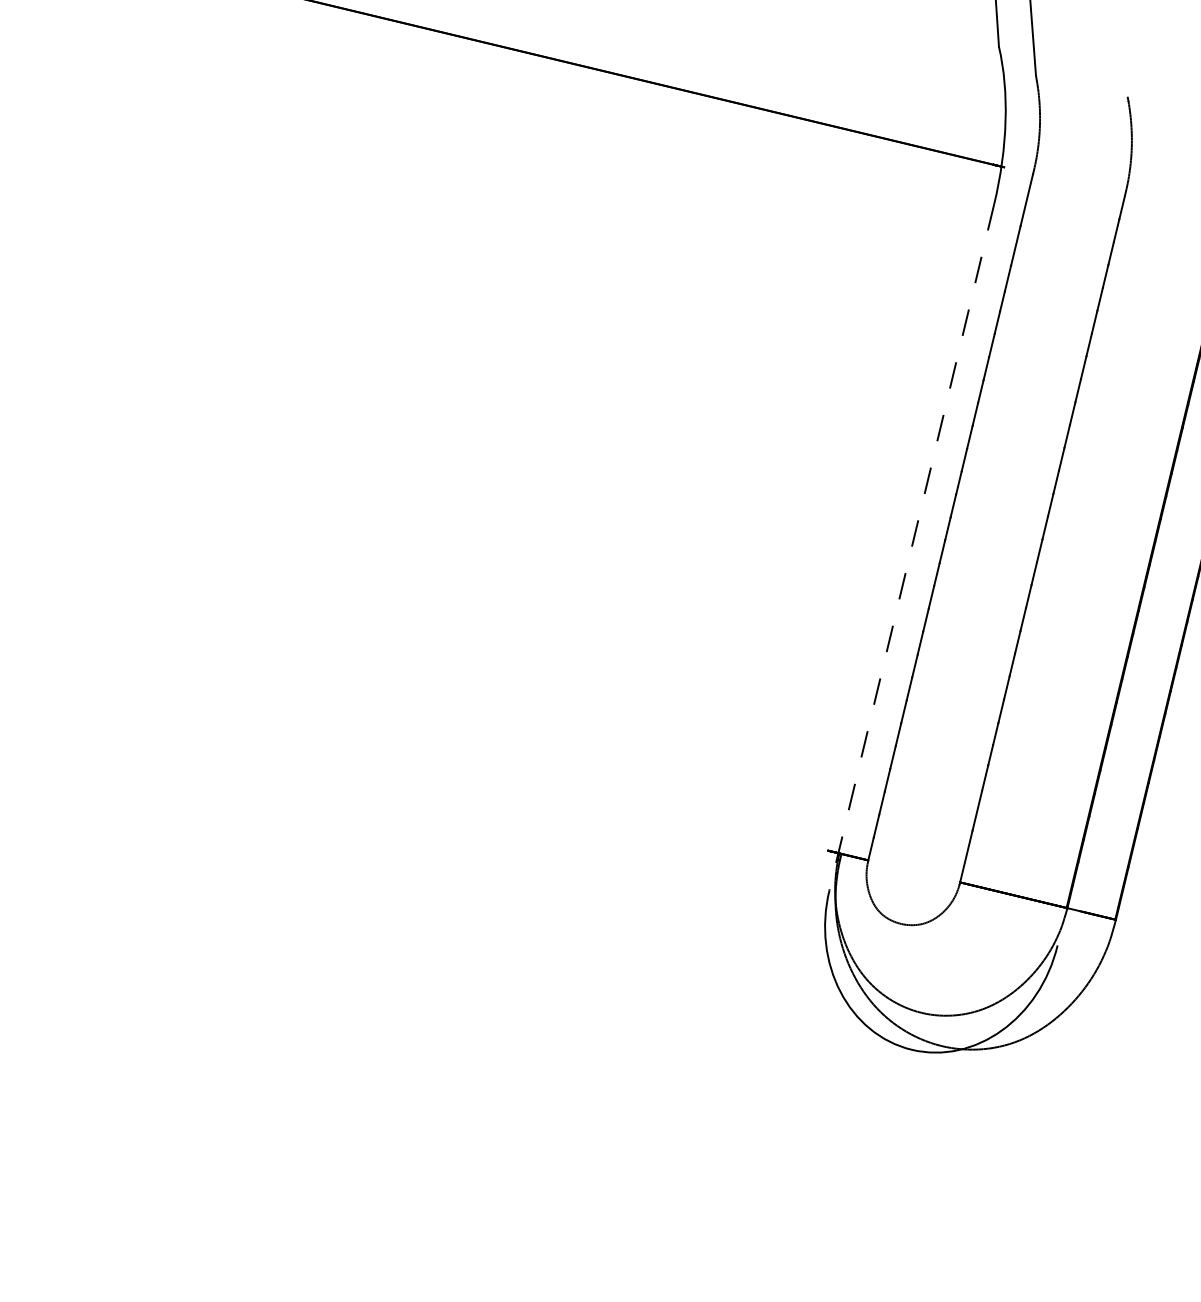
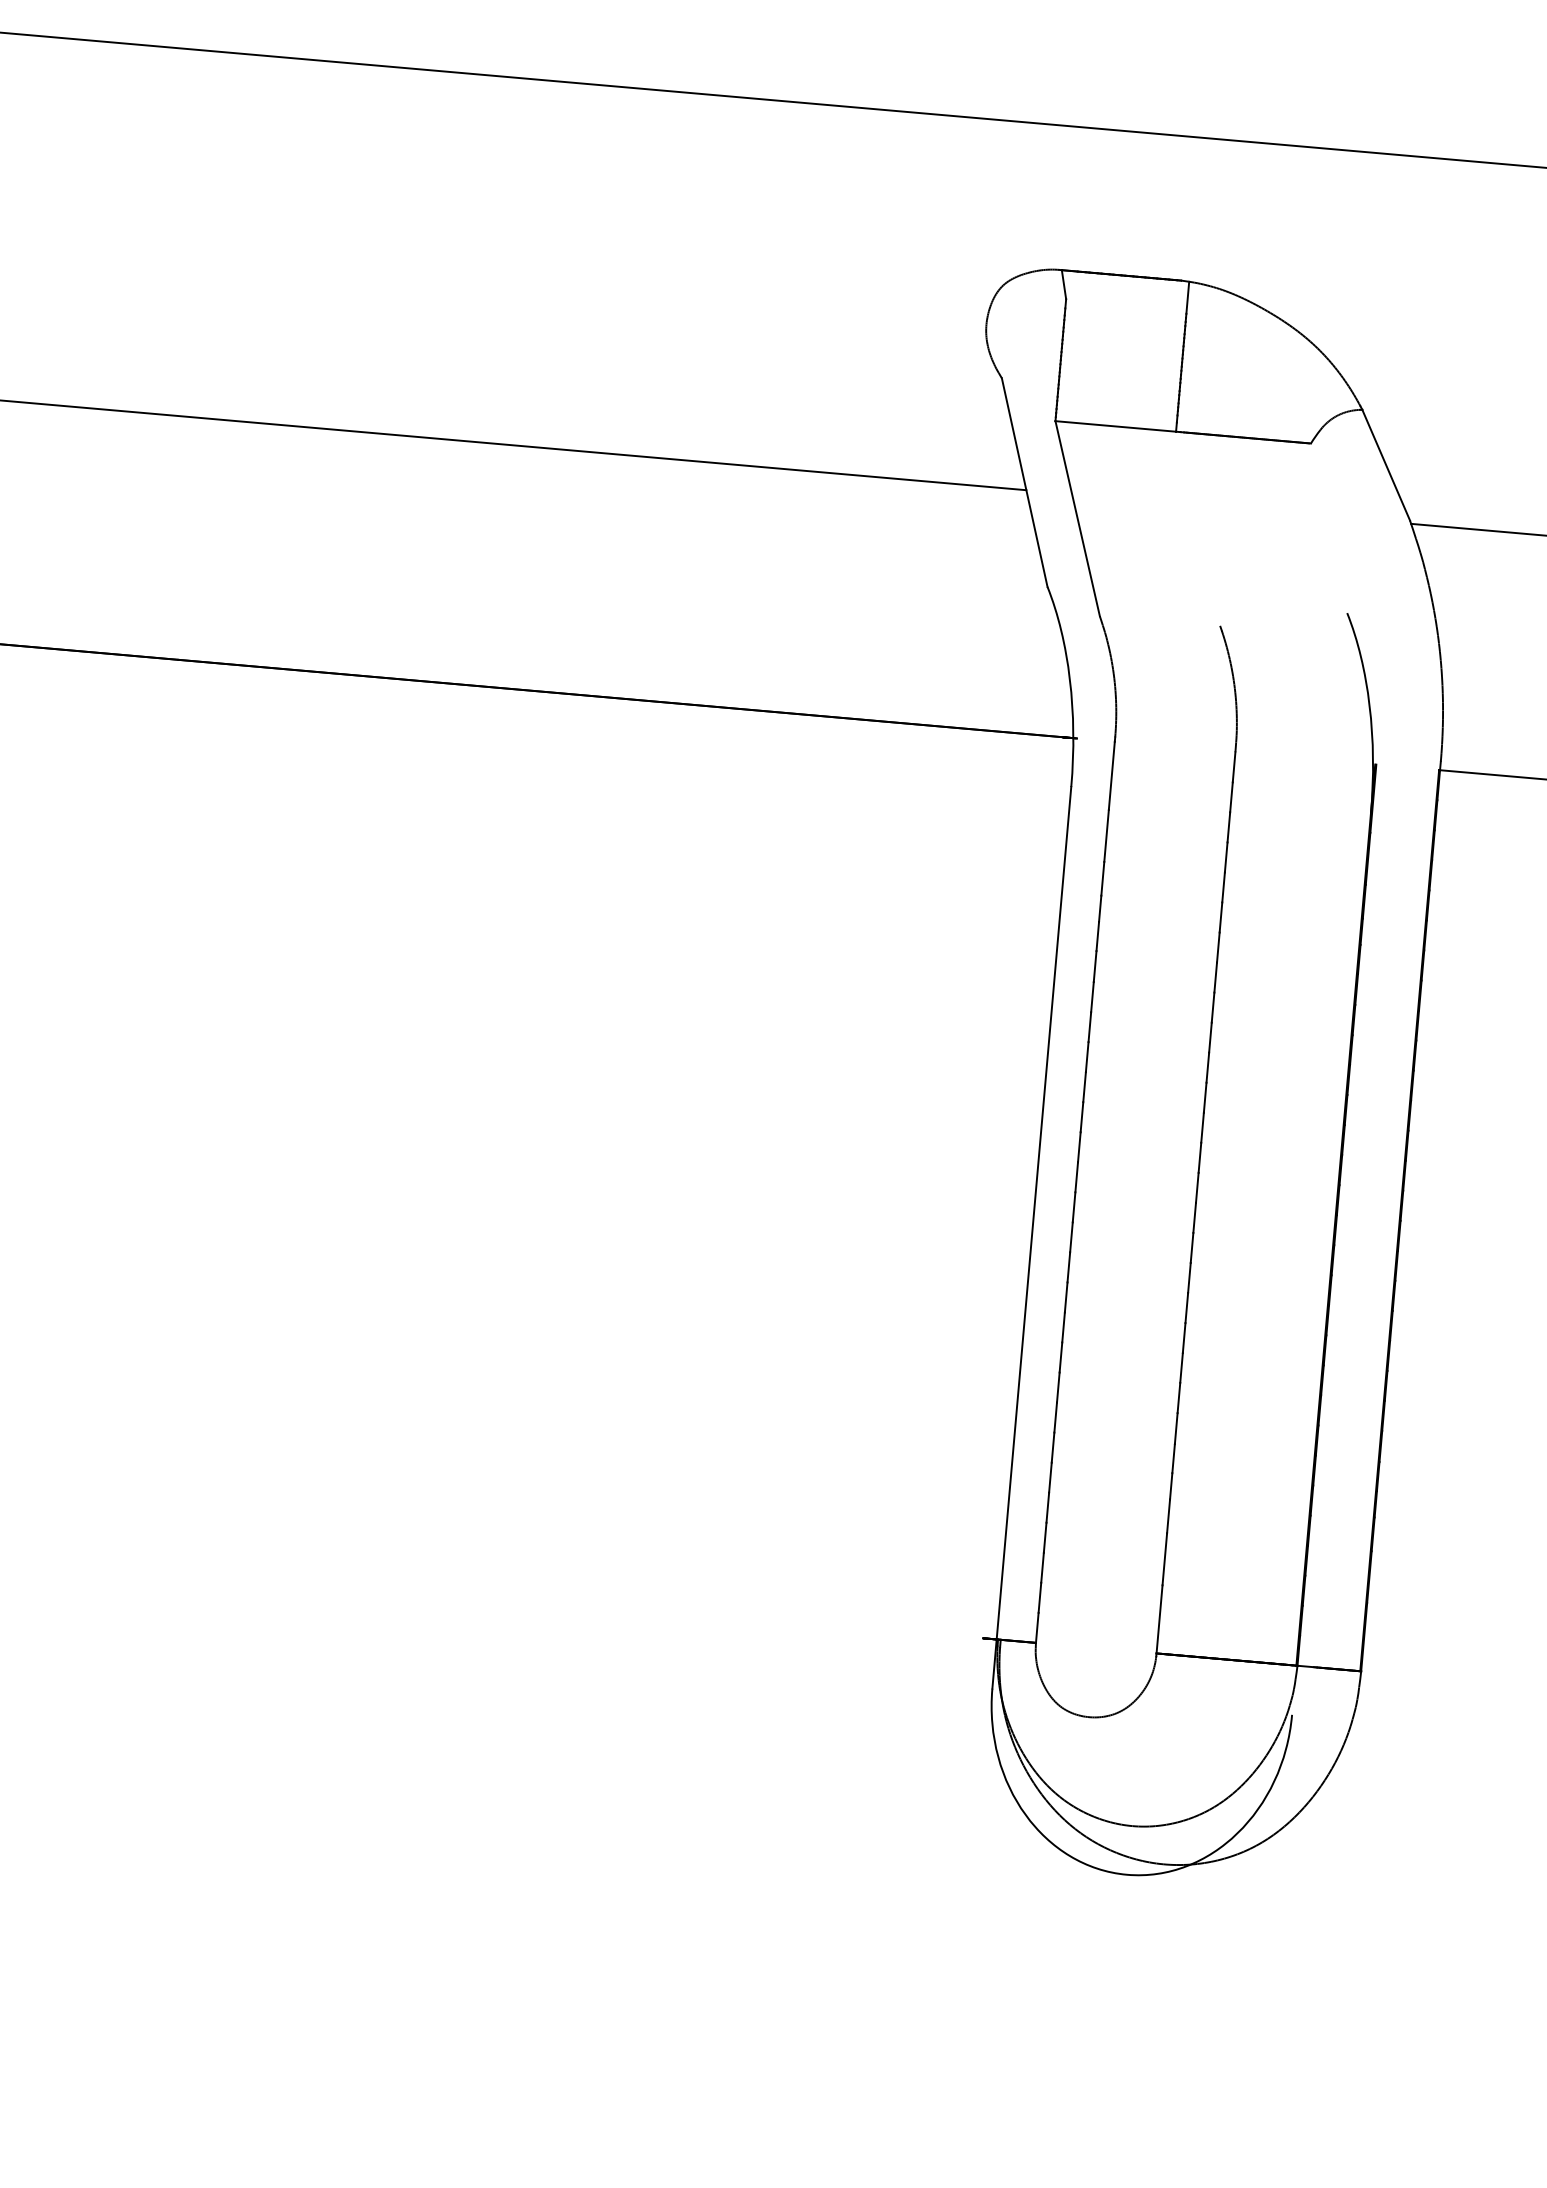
line: (911, 547) -> (1031, 1237), dashed -> solid

